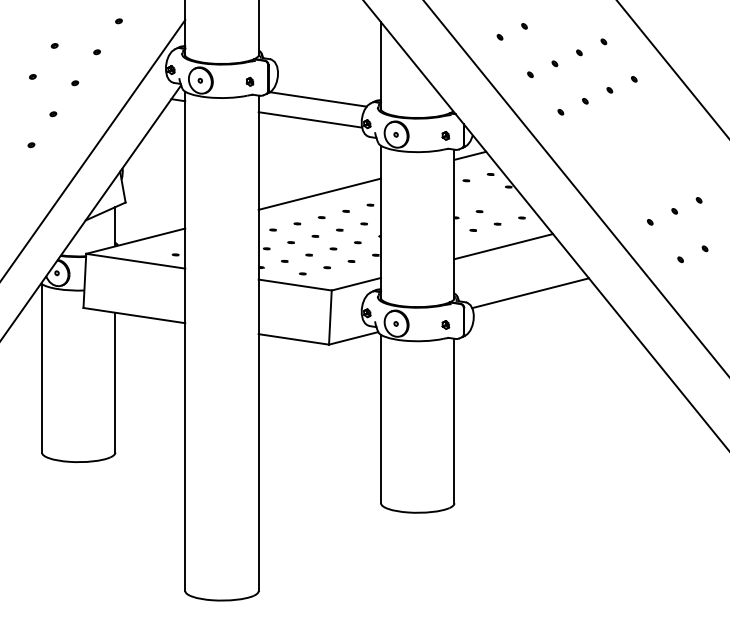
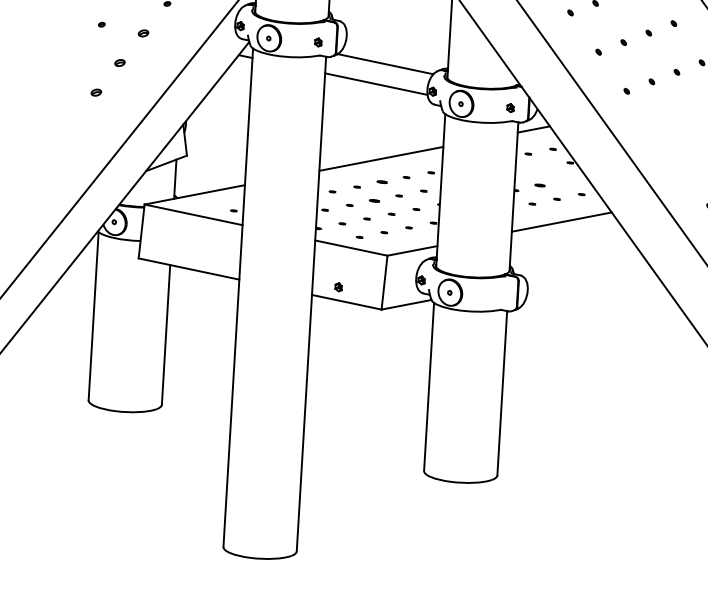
part: (75, 83) -> (143, 33), size x1.6
part: (53, 114) -> (120, 63), size x1.6
part: (31, 145) -> (96, 93), size x1.6
part: (479, 211) -> (539, 185), size x1.6
part: (321, 217) -> (381, 182), size x1.6
part: (315, 235) -> (374, 199), size x1.6
line: (530, 293) -> (585, 270), removed
part: (445, 324) -> (338, 286), moved

